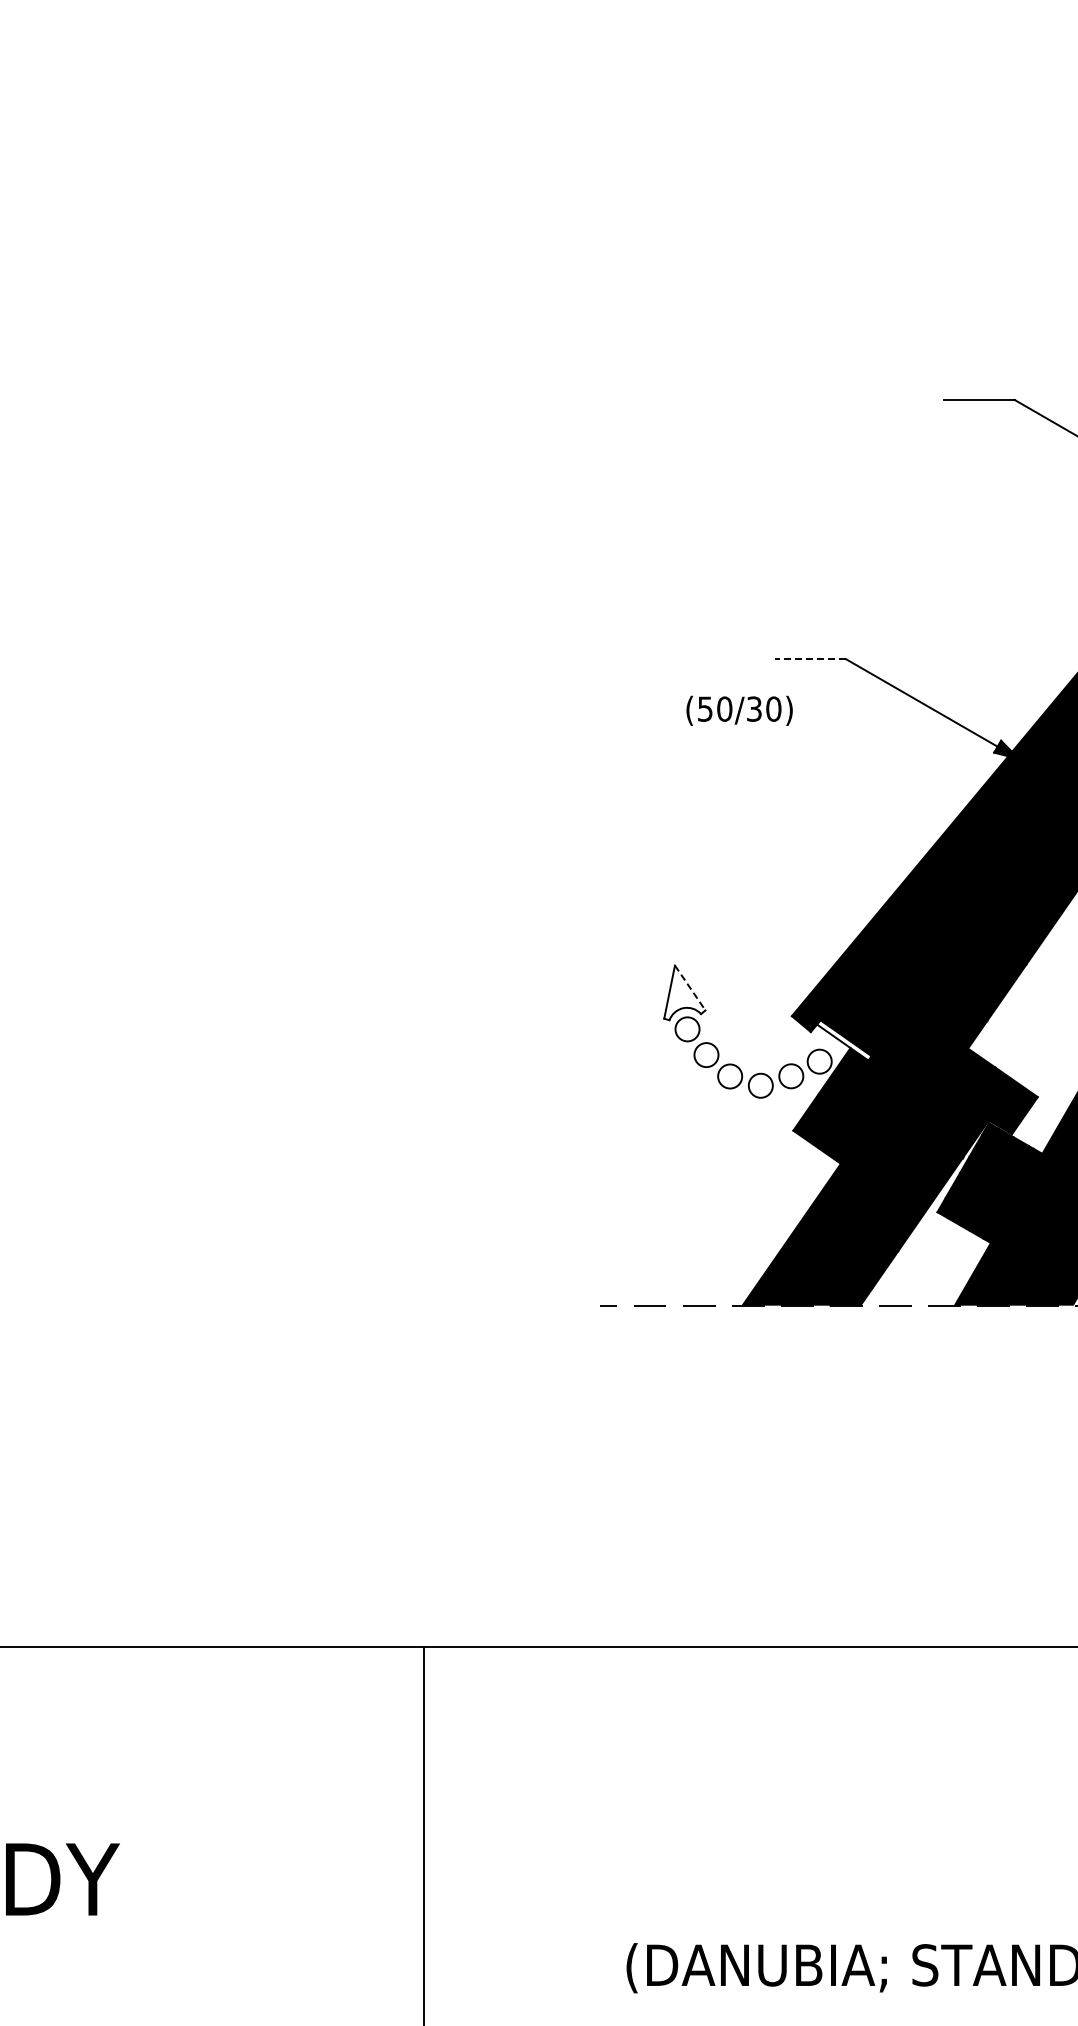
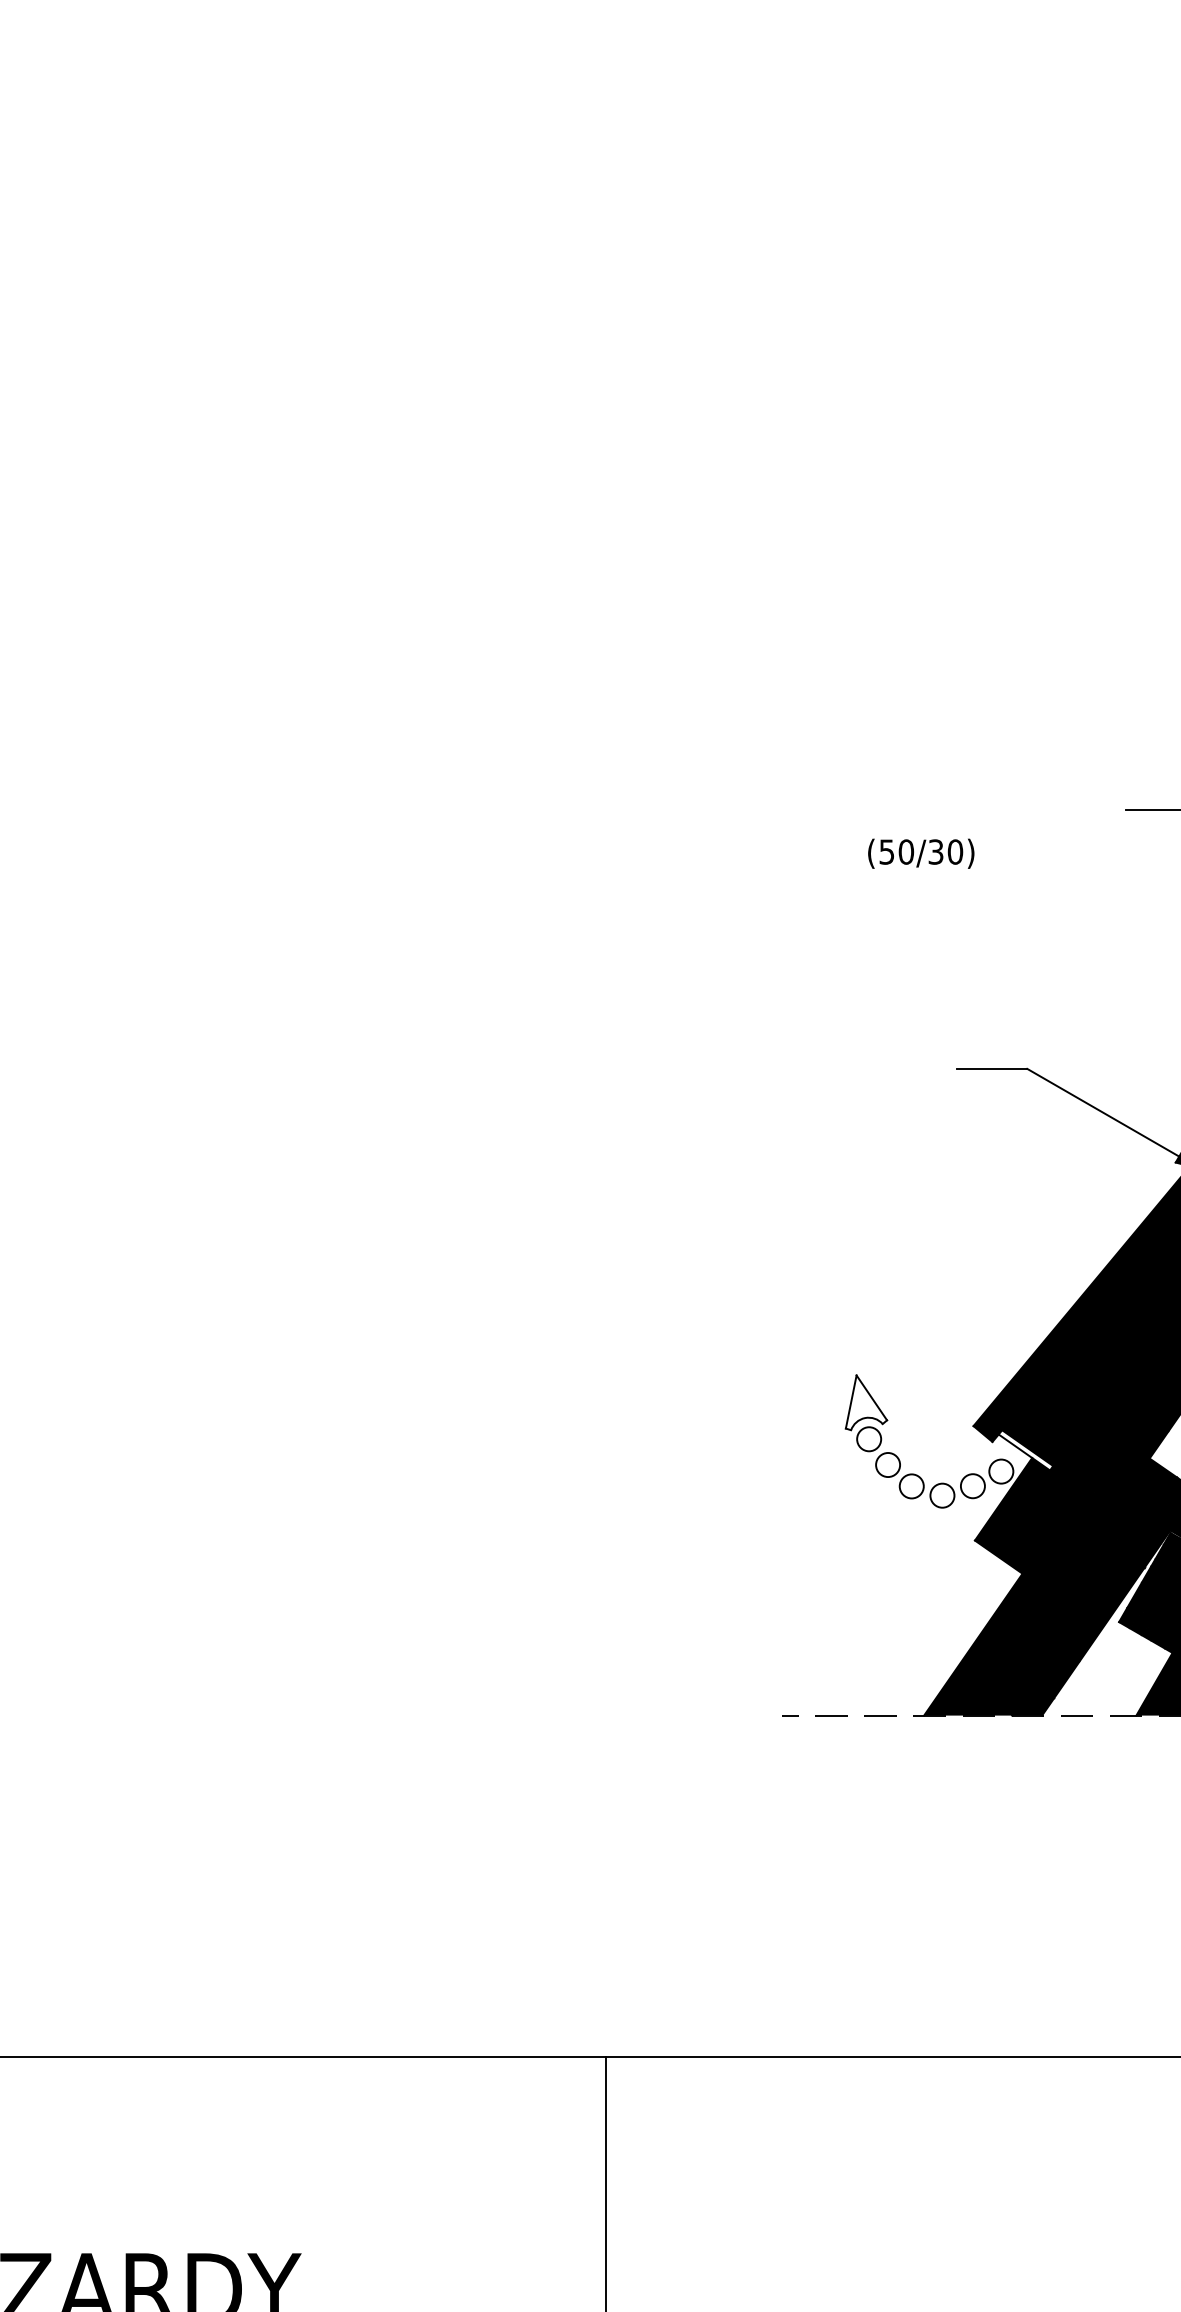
line: (809, 658) -> (991, 1068), dashed -> solid
text: (739, 710) -> (921, 853), moved
line: (690, 988) -> (872, 1398), dashed -> solid

